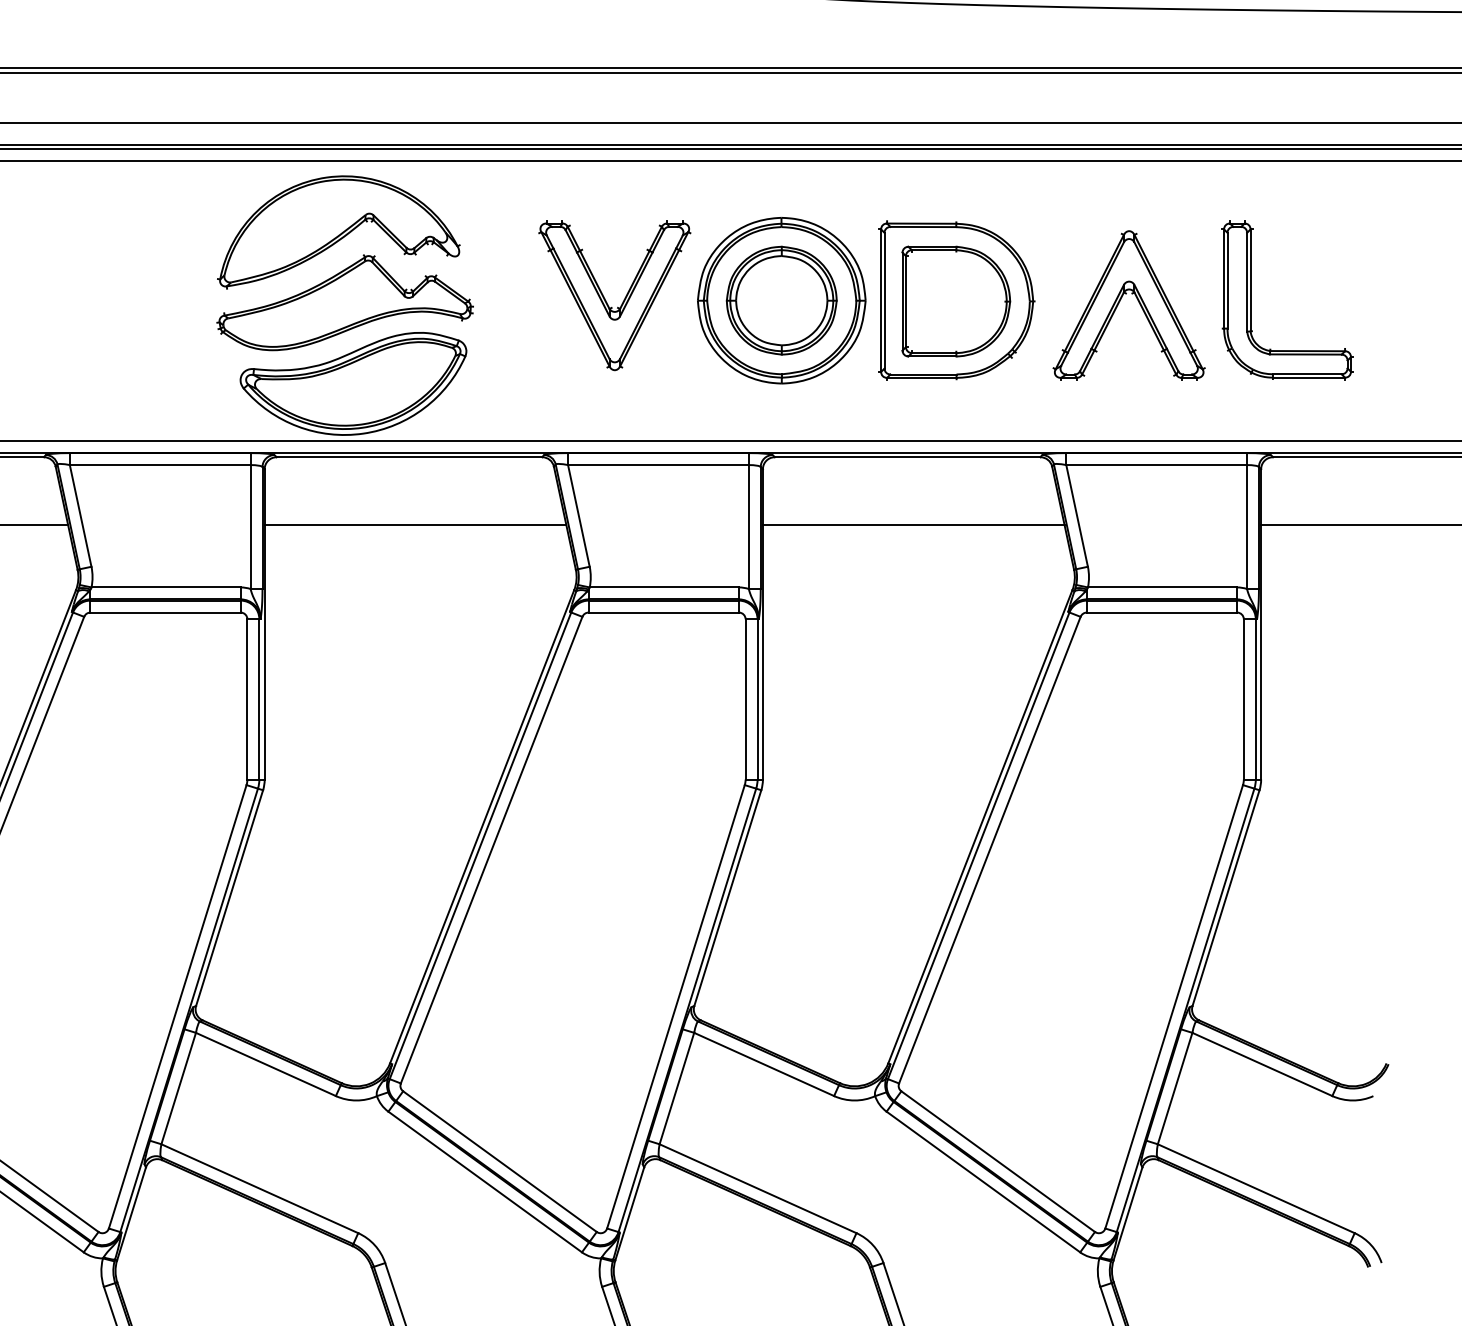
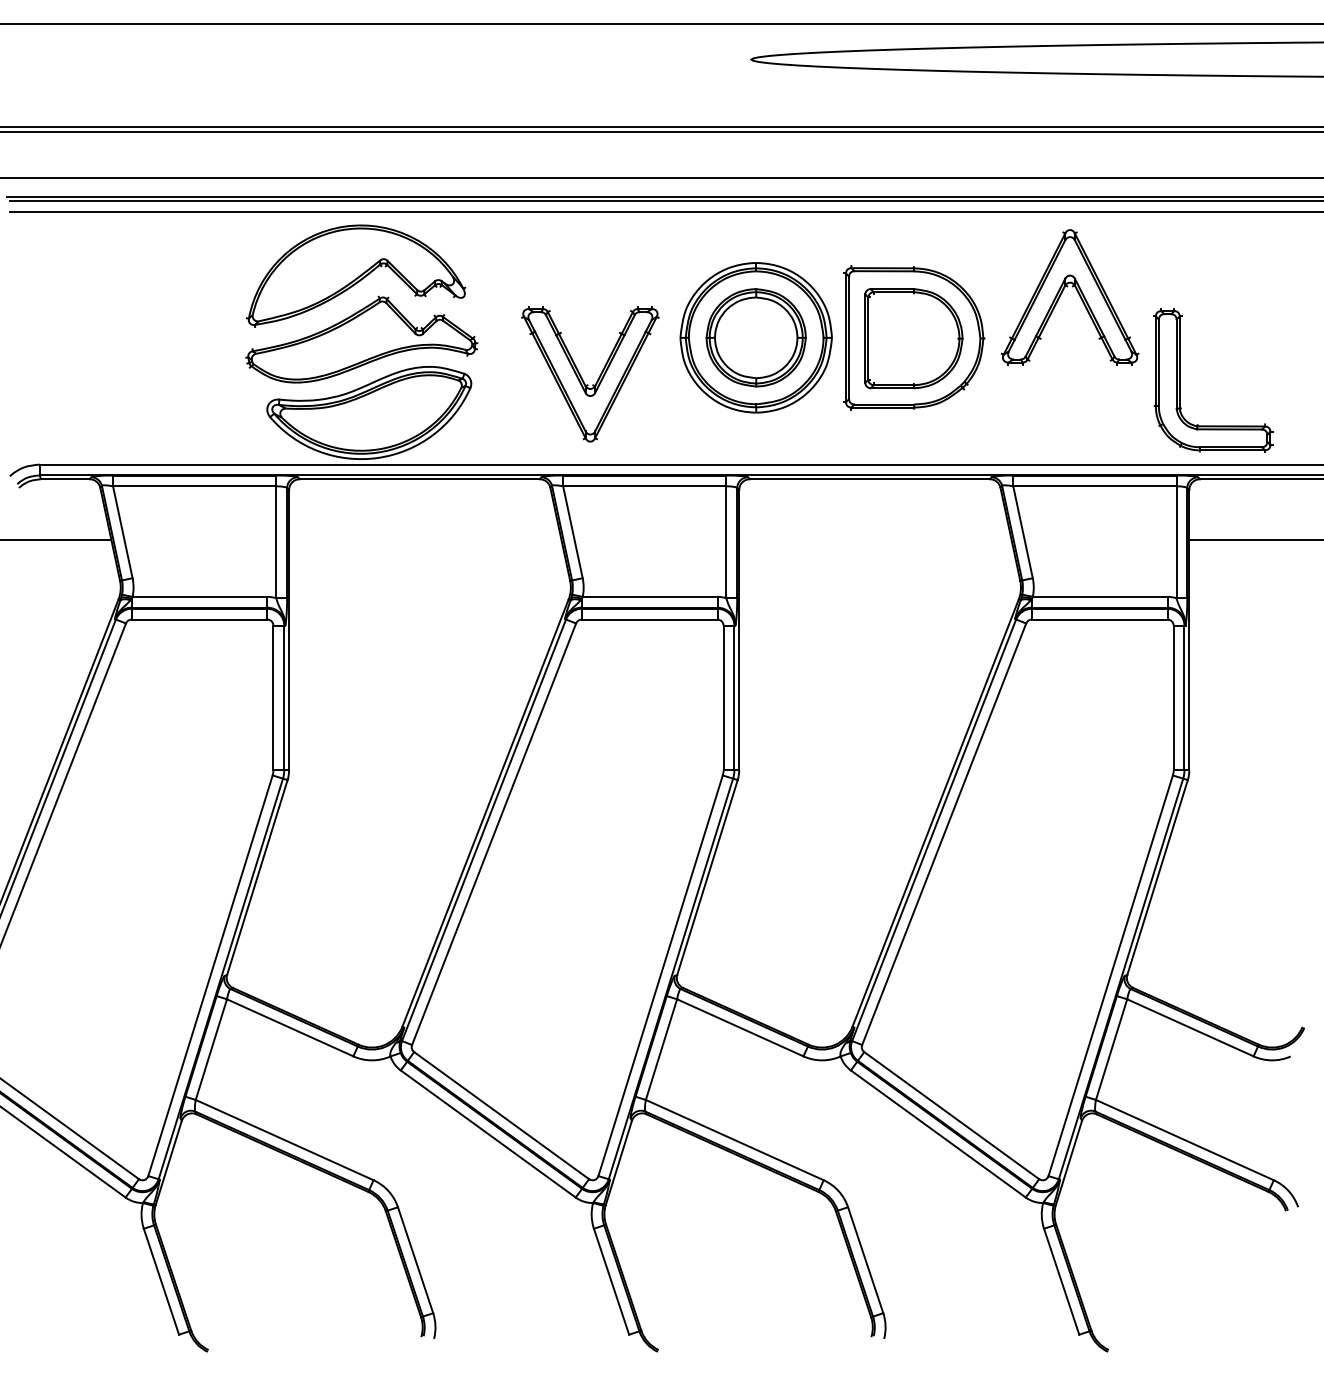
part: (606, 299) -> (582, 377), moved
part: (1251, 300) -> (1180, 380), moved
part: (1120, 301) -> (1062, 293), moved
line: (415, 525) -> (425, 540), removed
line: (913, 525) -> (875, 540), removed

